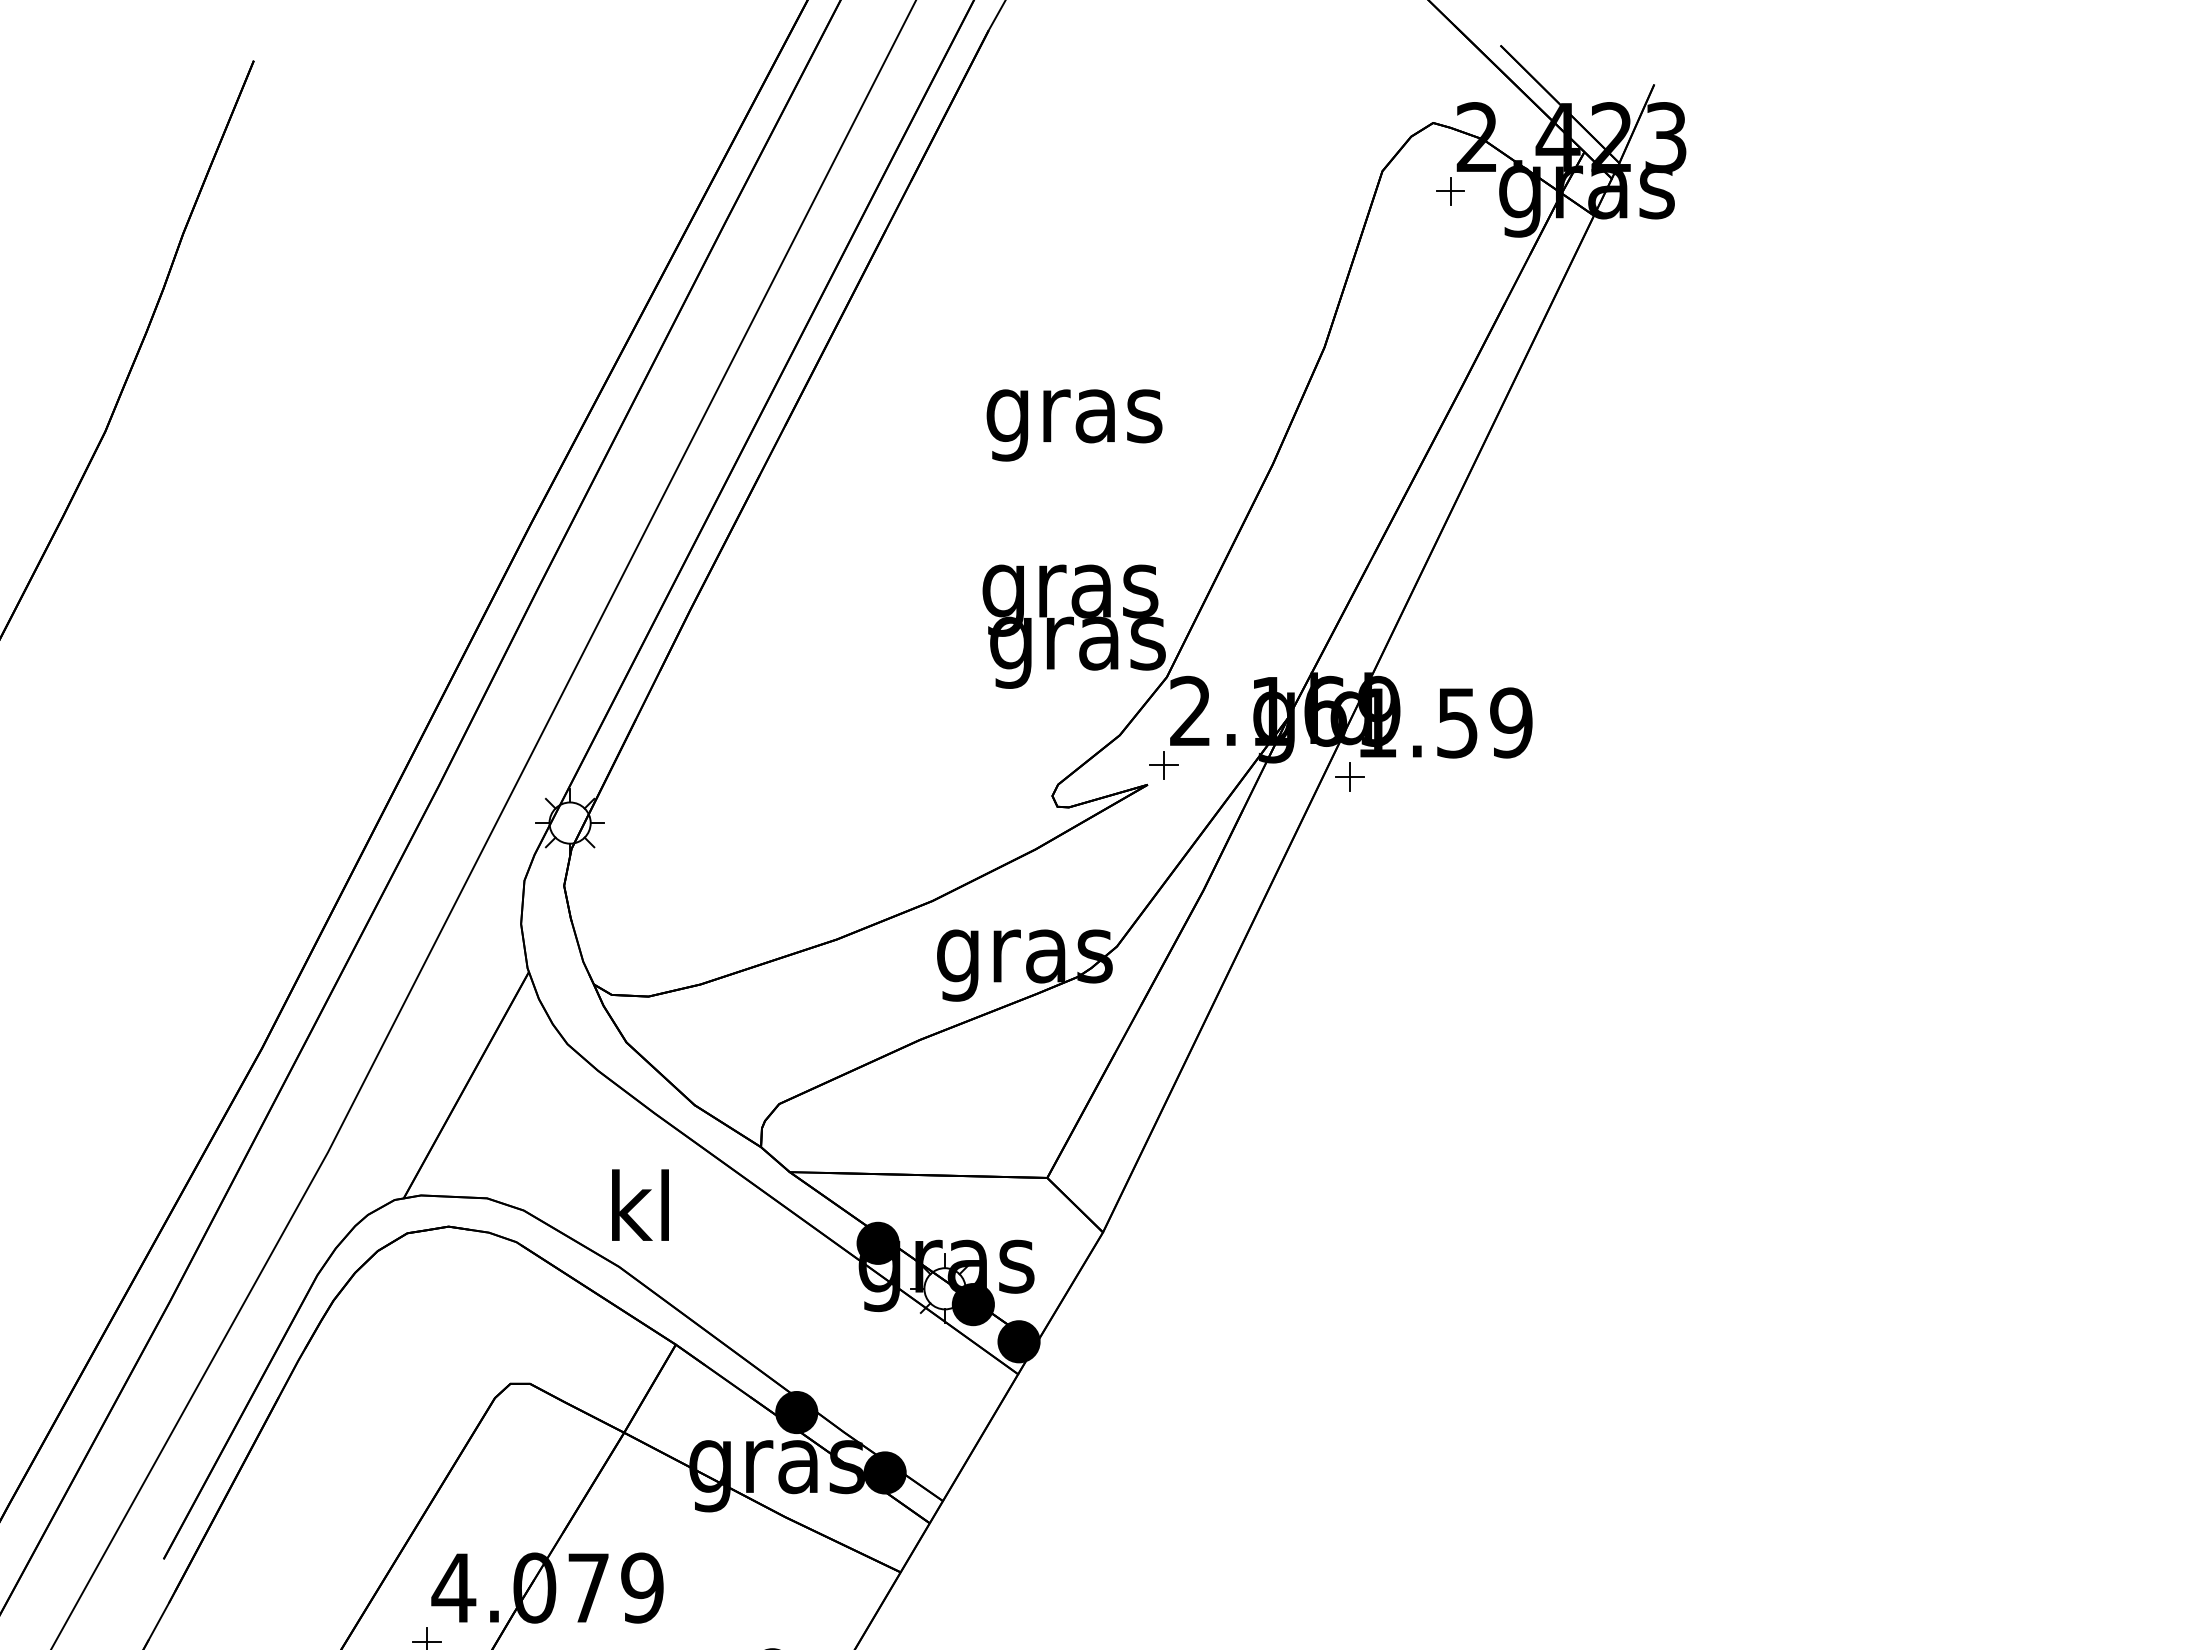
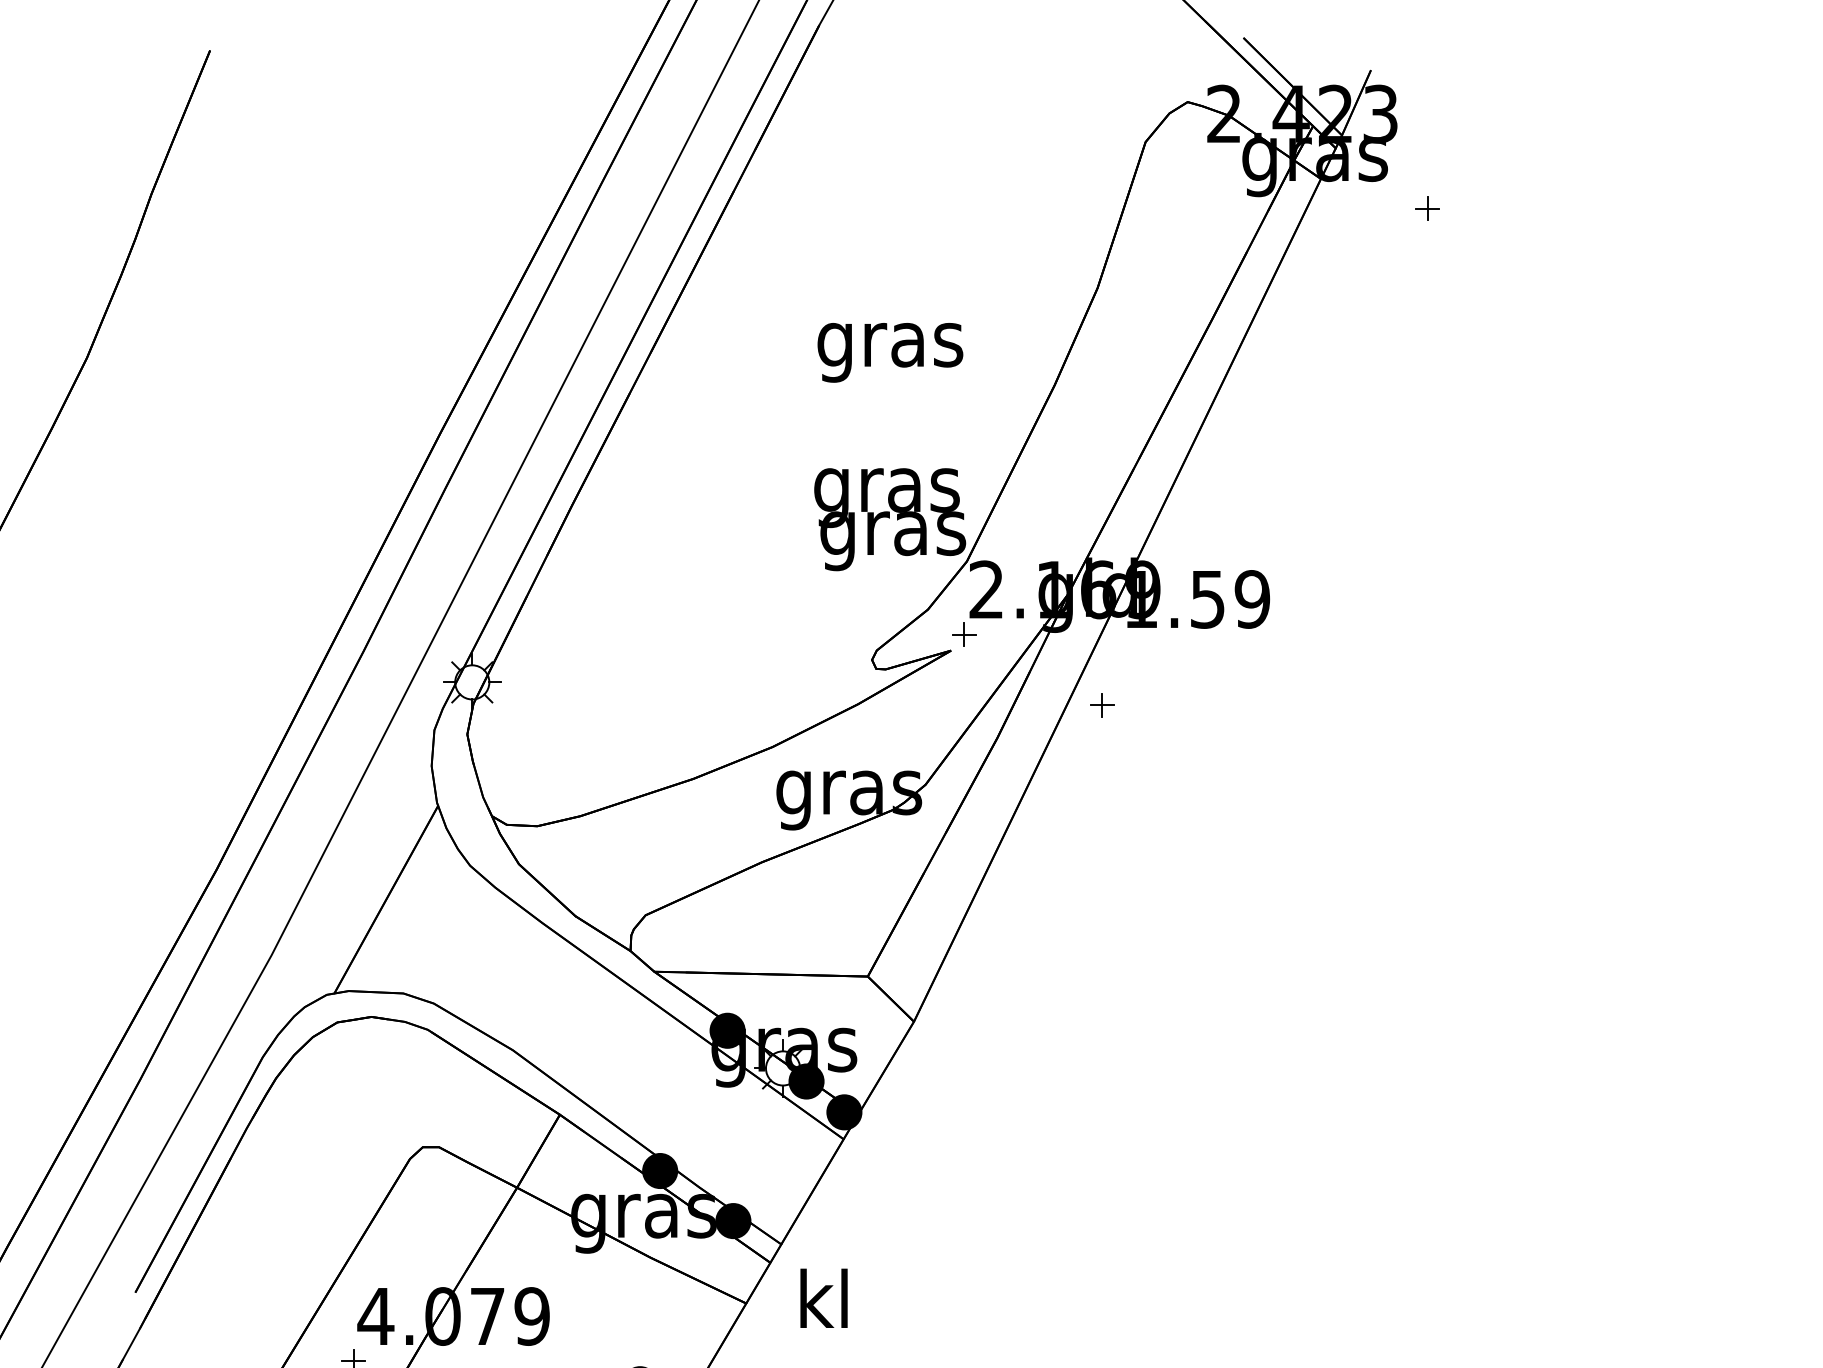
part: (1450, 191) -> (1427, 208), moved
part: (1349, 776) -> (1101, 705), moved
text: (640, 1204) -> (824, 1297), moved

